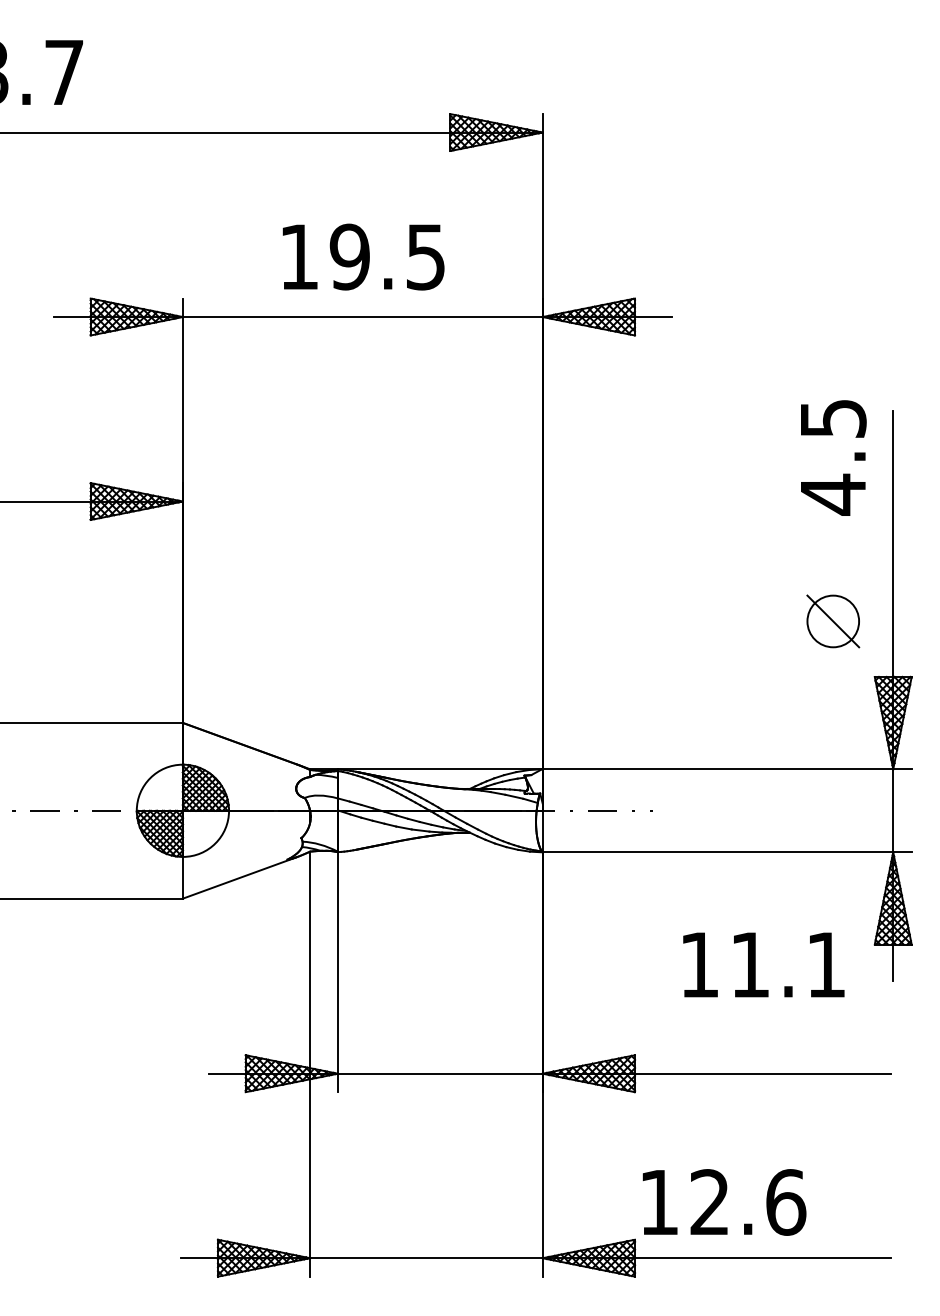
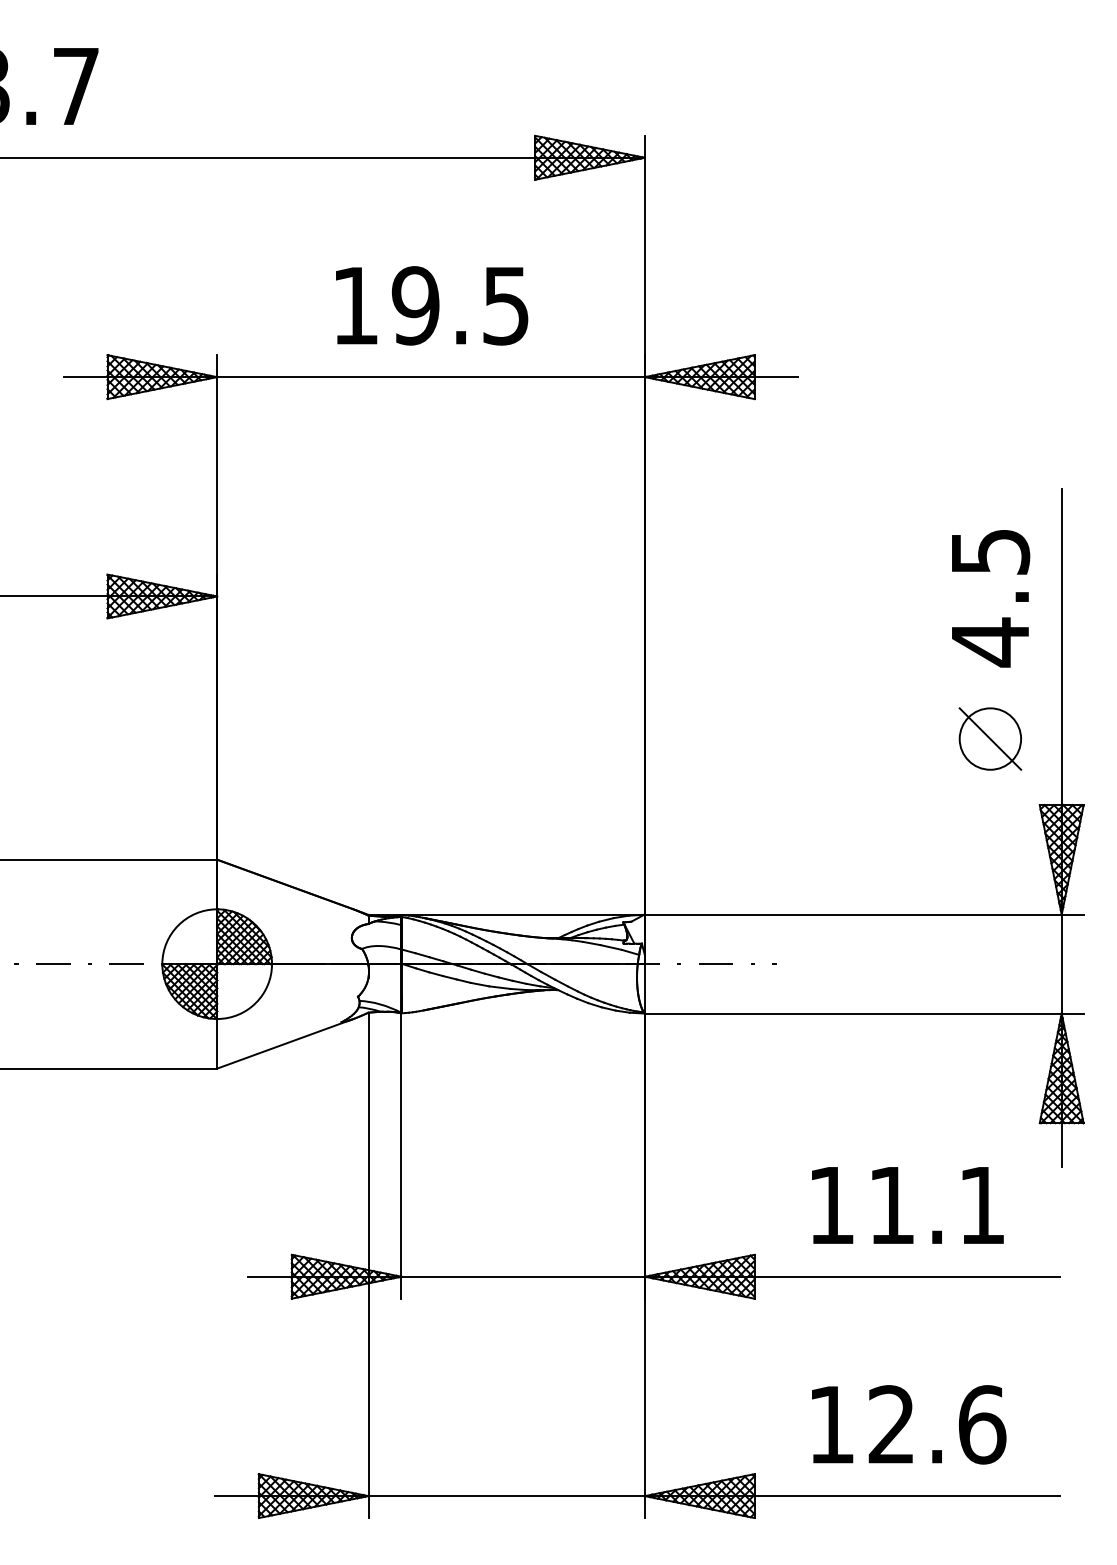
text: (834, 457) -> (991, 598), moved
text: (763, 965) -> (907, 1205), moved
text: (724, 1202) -> (909, 1424), moved

